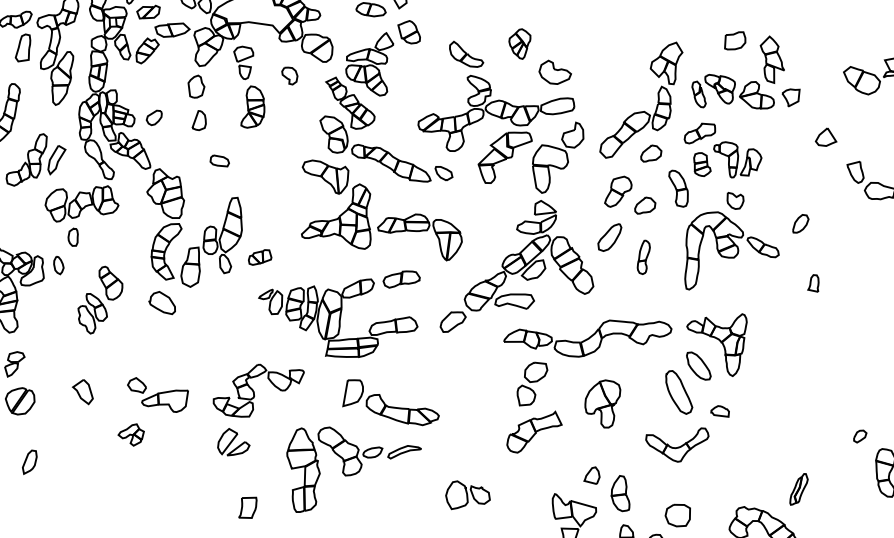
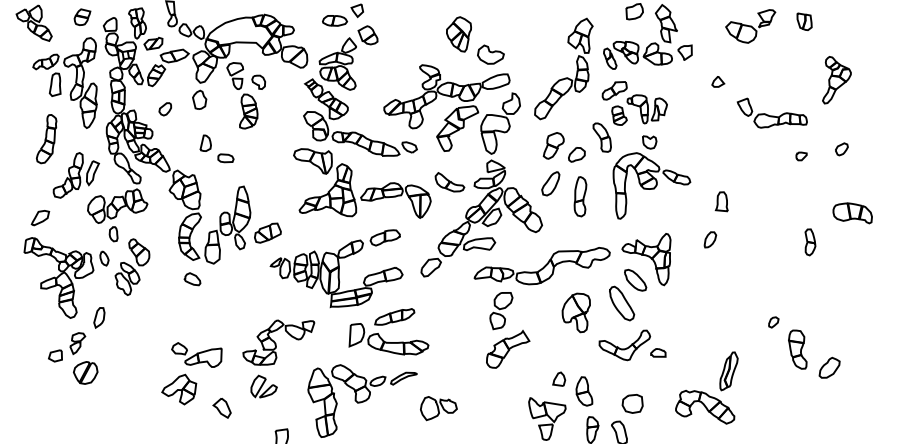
part: (518, 43) -> (458, 34), size x1.43
part: (466, 54) -> (449, 182), moved
part: (289, 74) -> (258, 81), moved
part: (154, 118) -> (165, 109), moved
part: (199, 119) -> (205, 142), moved
part: (827, 137) -> (718, 81), size x0.71
part: (650, 153) -> (576, 111), removed
part: (801, 223) -> (710, 239), moved
part: (259, 256) -> (267, 232), size x1.43
part: (643, 256) -> (580, 196), size x1.43
part: (813, 282) -> (721, 201), size x1.43
part: (100, 299) -> (132, 266), moved
part: (162, 303) -> (192, 279), size x0.71
part: (401, 376) -> (394, 316), added
part: (82, 390) -> (221, 407), moved
part: (601, 402) -> (575, 312), moved
part: (720, 410) -> (658, 352), moved
part: (131, 434) -> (179, 389), size x1.67
part: (29, 462) -> (99, 317), moved
part: (798, 489) -> (728, 371), size x1.43
part: (467, 496) -> (438, 408), moved

